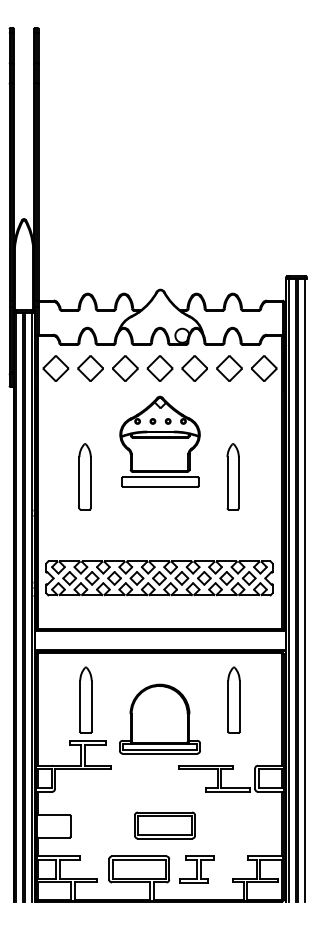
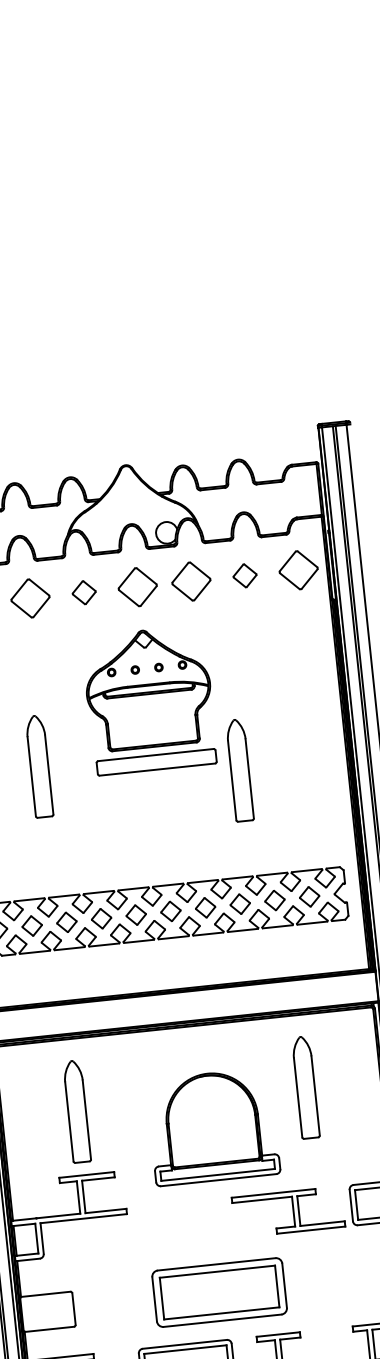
part: (125, 368) -> (84, 592), size x0.6
part: (229, 368) -> (245, 575), size x0.6
part: (232, 476) -> (238, 770), moved
part: (159, 718) -> (212, 1126), moved
part: (164, 825) -> (218, 1292), size x1.4

